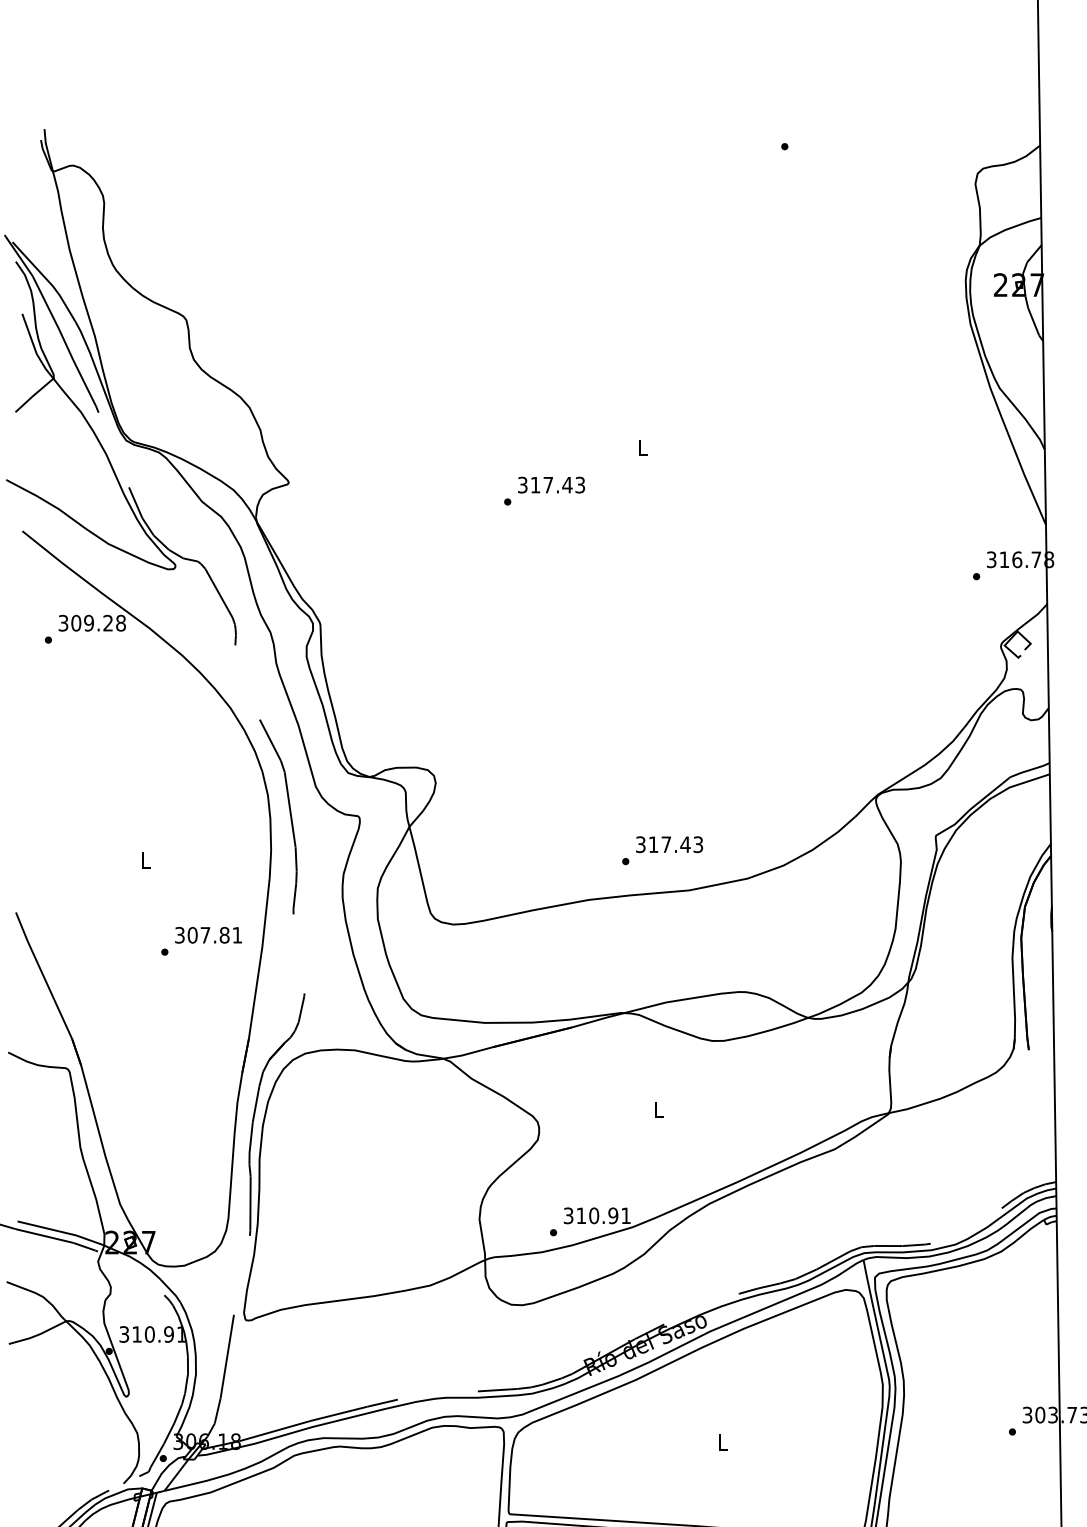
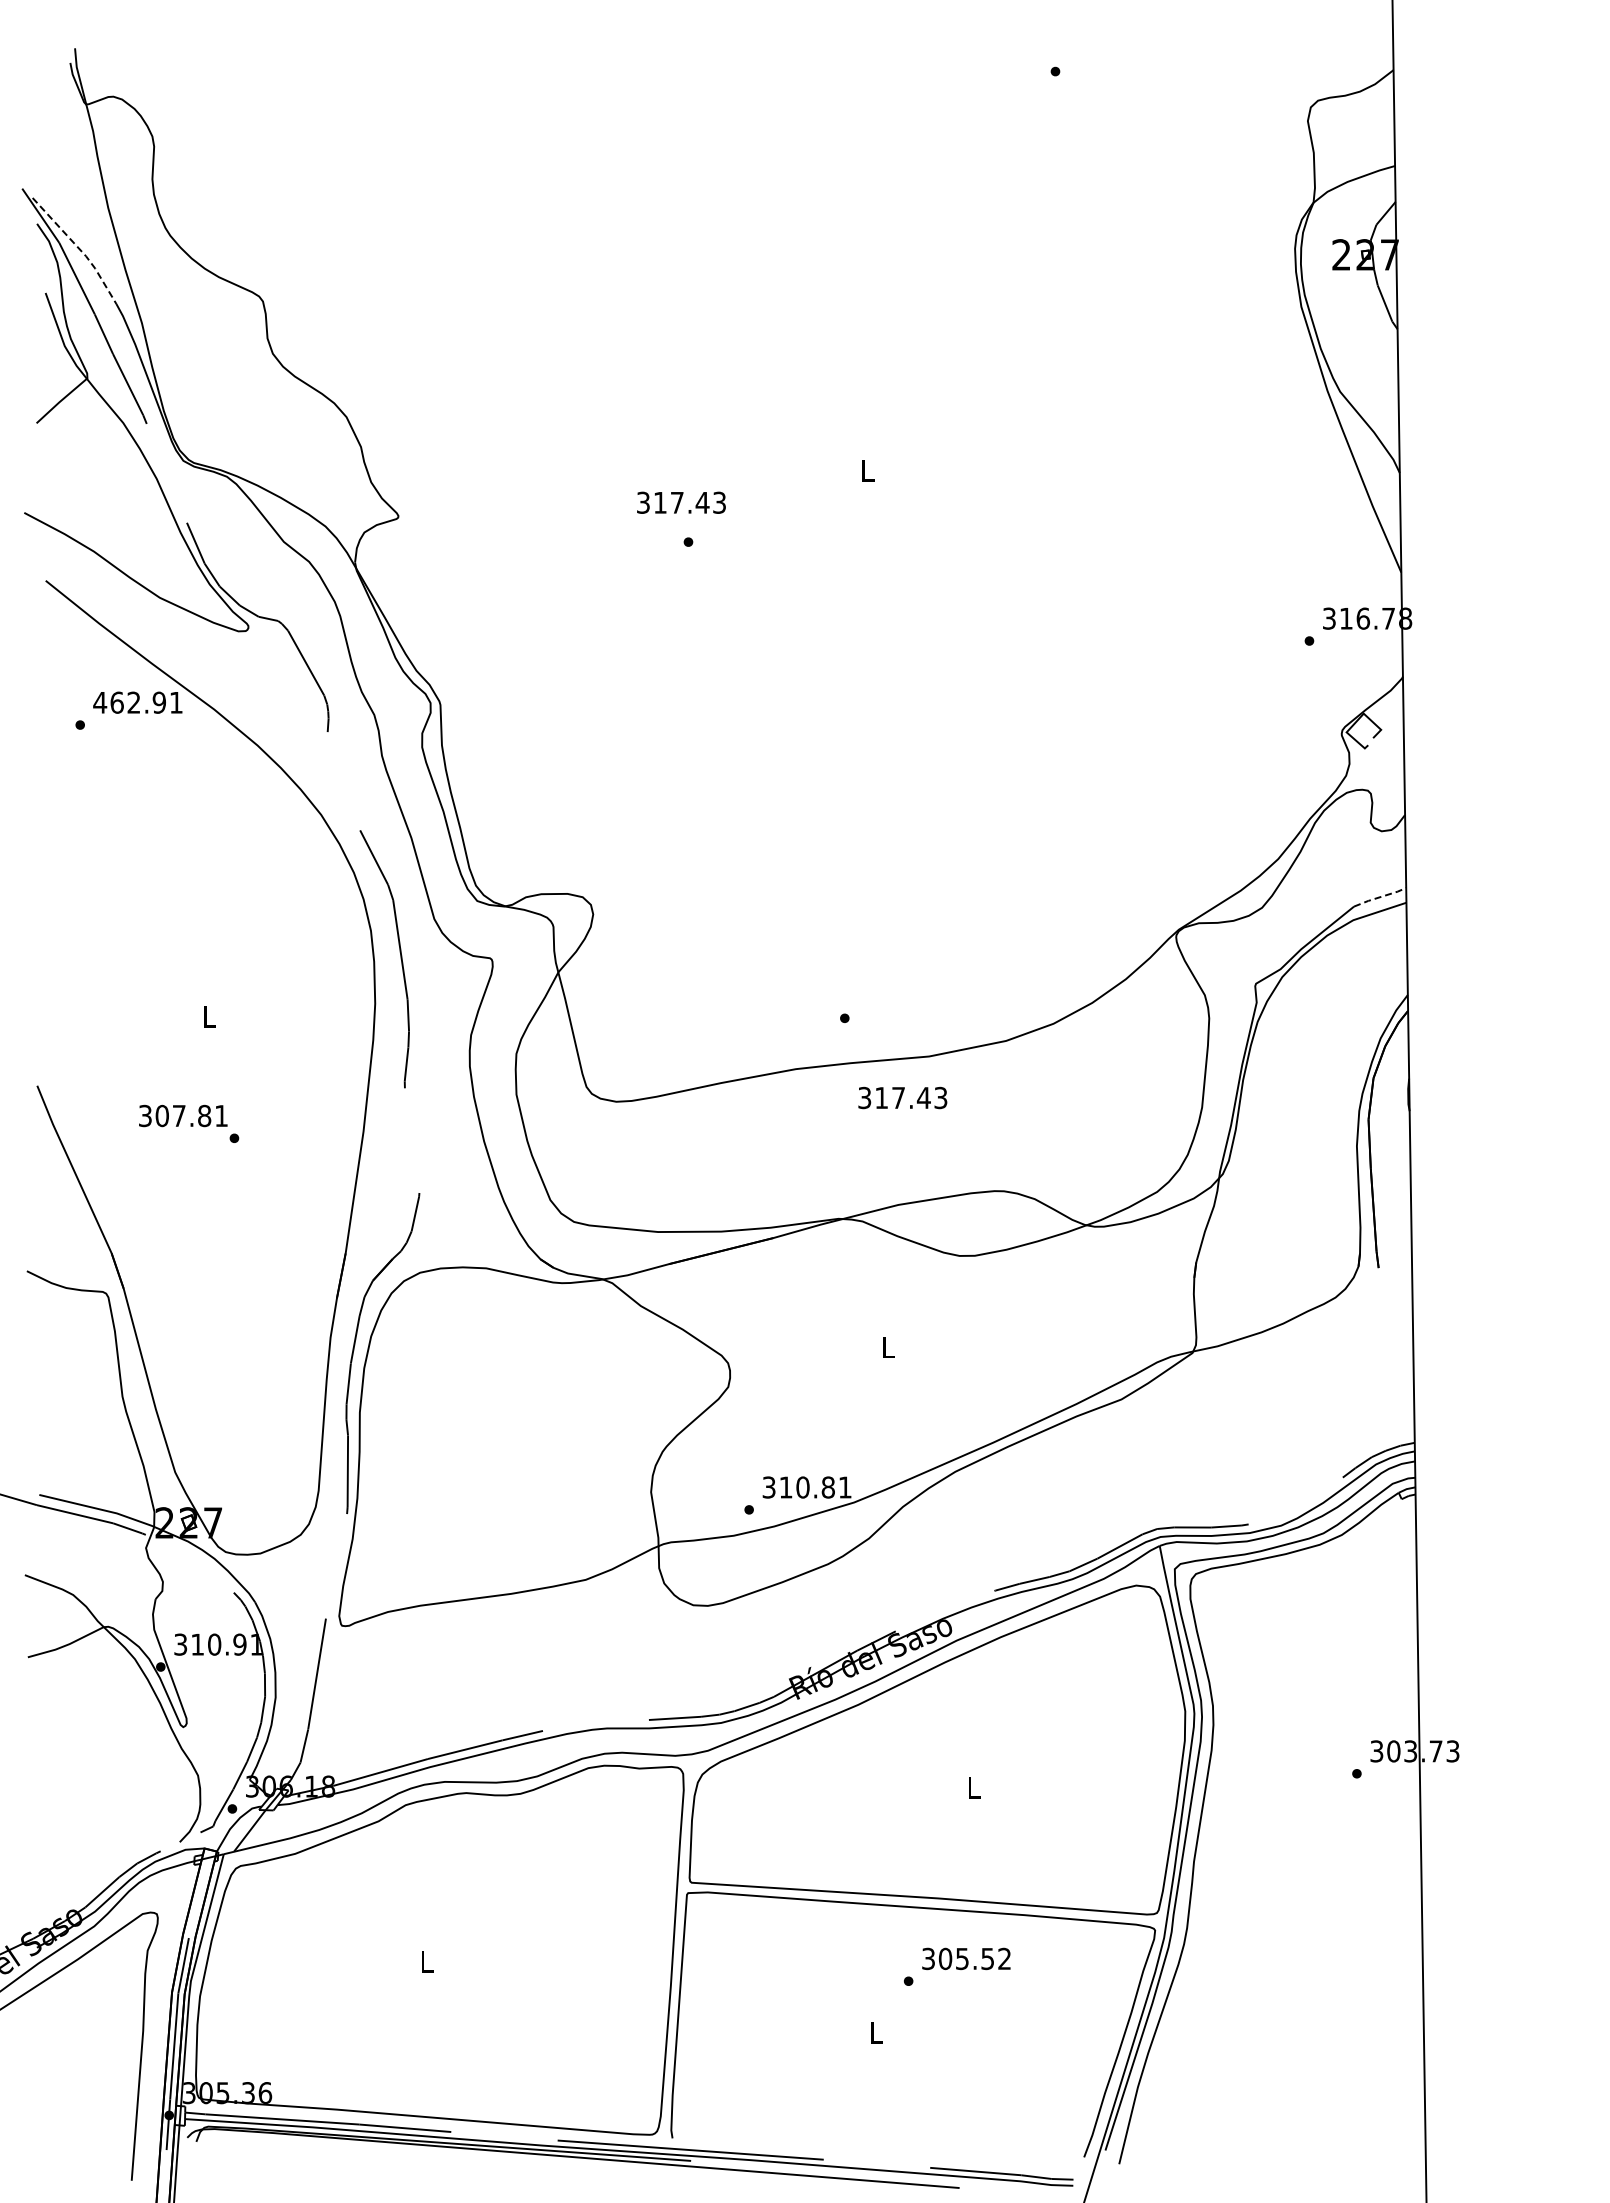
line: (47, 281) -> (79, 249), solid -> dashed
text: (551, 484) -> (681, 502), moved
text: (91, 623) -> (137, 702), 309.28 -> 462.91
line: (1030, 770) -> (1380, 897), solid -> dashed
text: (669, 844) -> (902, 1097), moved
text: (208, 934) -> (183, 1115), moved
text: (612, 1215) -> (827, 1487), 310.91 -> 310.81

